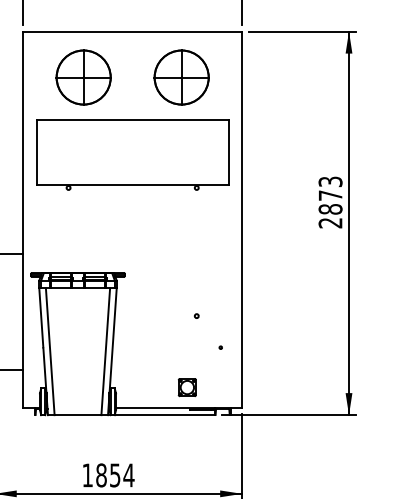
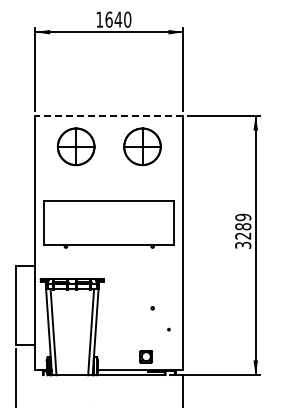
line: (131, 31) -> (108, 115), solid -> dashed
part: (131, 155) -> (108, 224), moved
text: (330, 201) -> (243, 230), 2873 -> 3289

